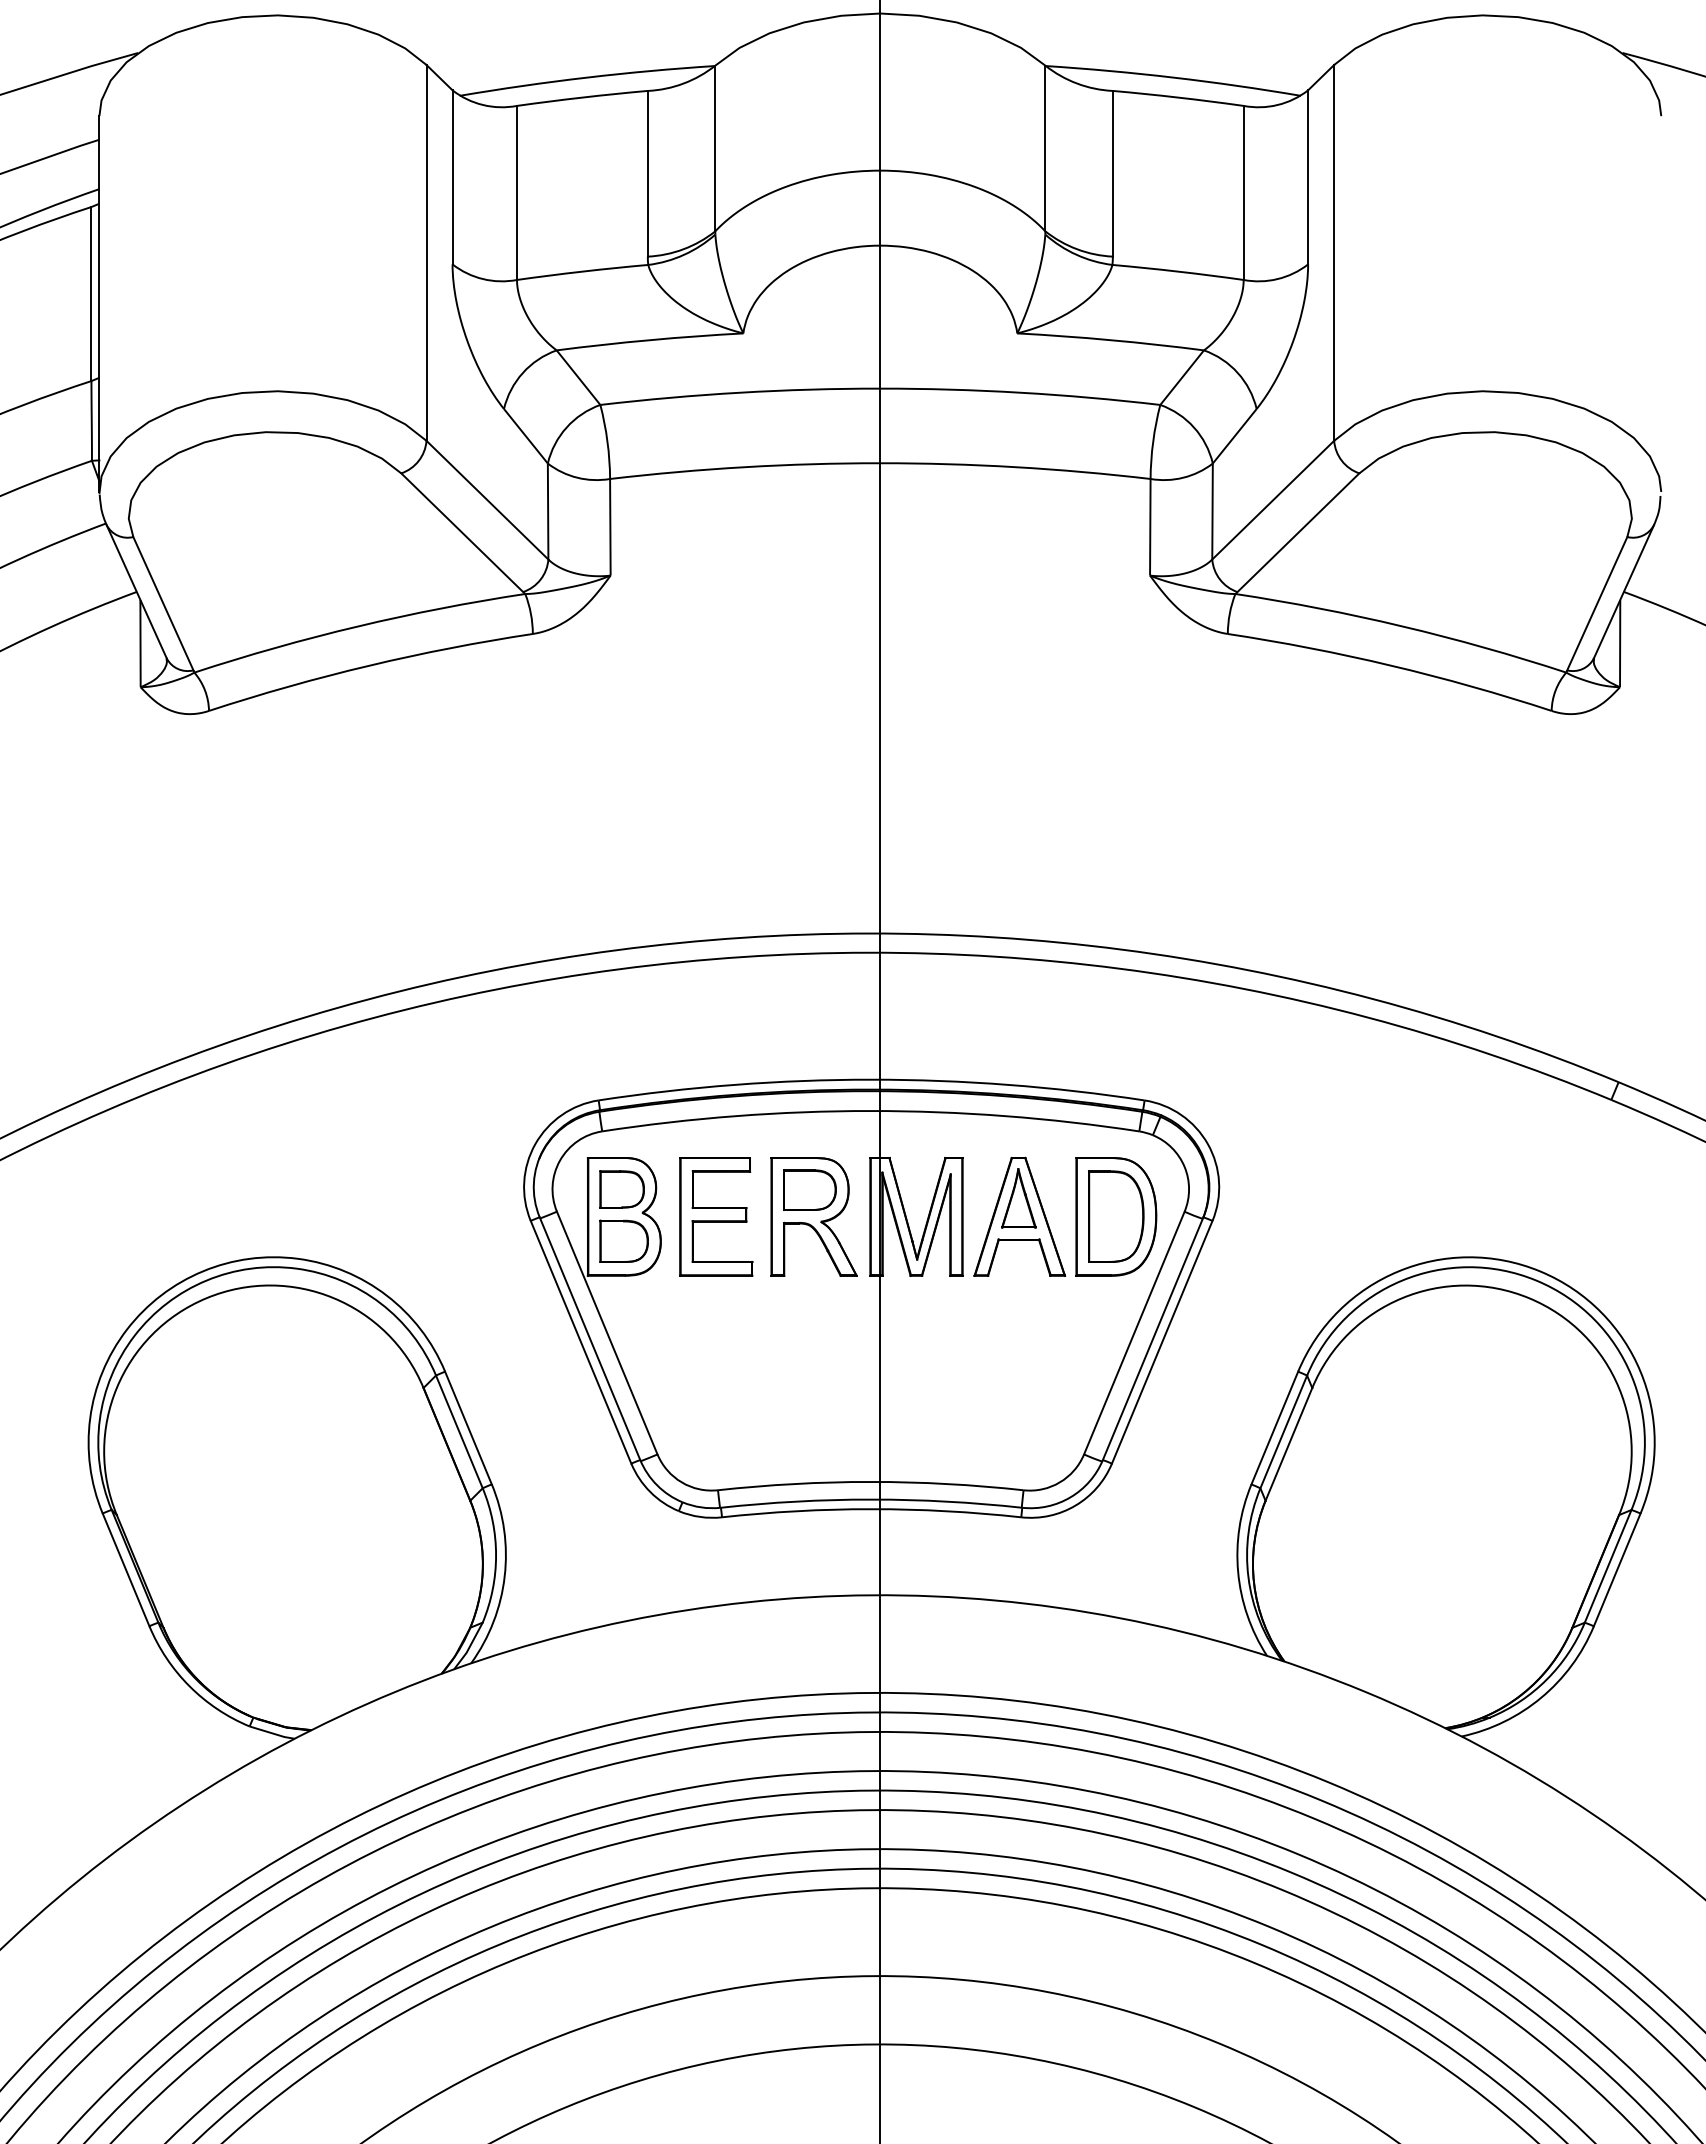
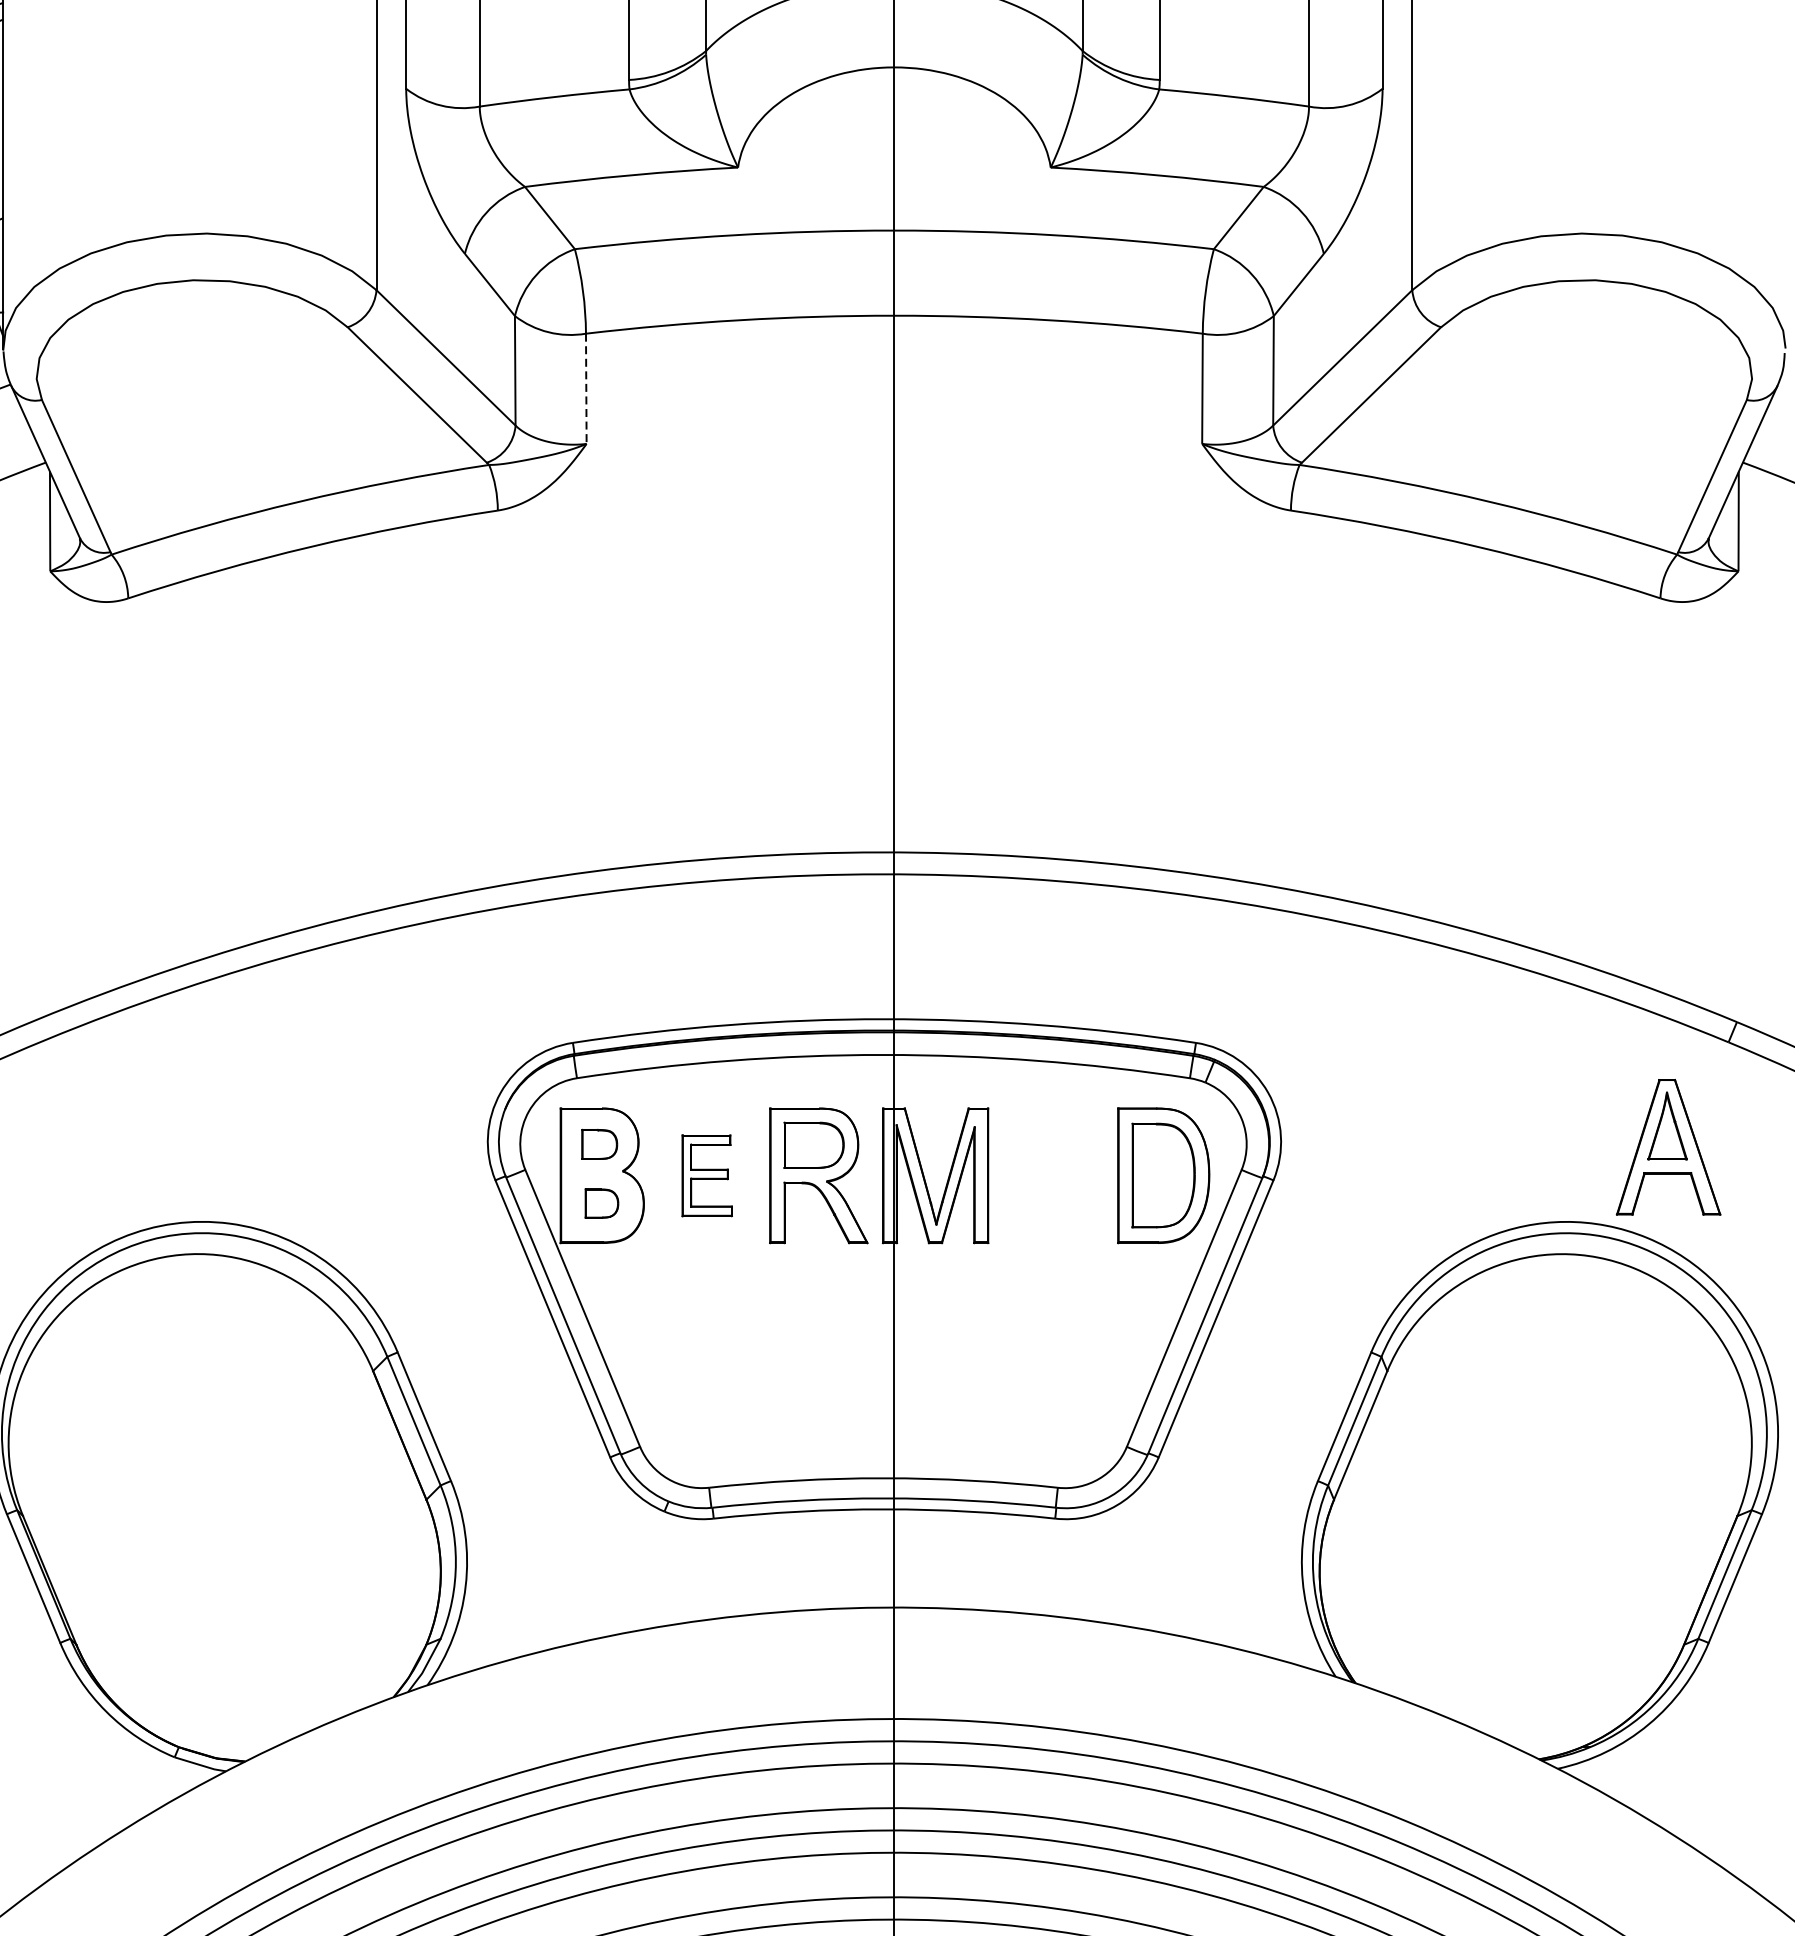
line: (610, 528) -> (586, 390), solid -> dashed
part: (621, 1189) -> (599, 1144), size x0.7
part: (716, 1216) -> (707, 1175), size x0.6
part: (1019, 1216) -> (1668, 1146), moved
part: (623, 1240) -> (601, 1202), size x0.6

